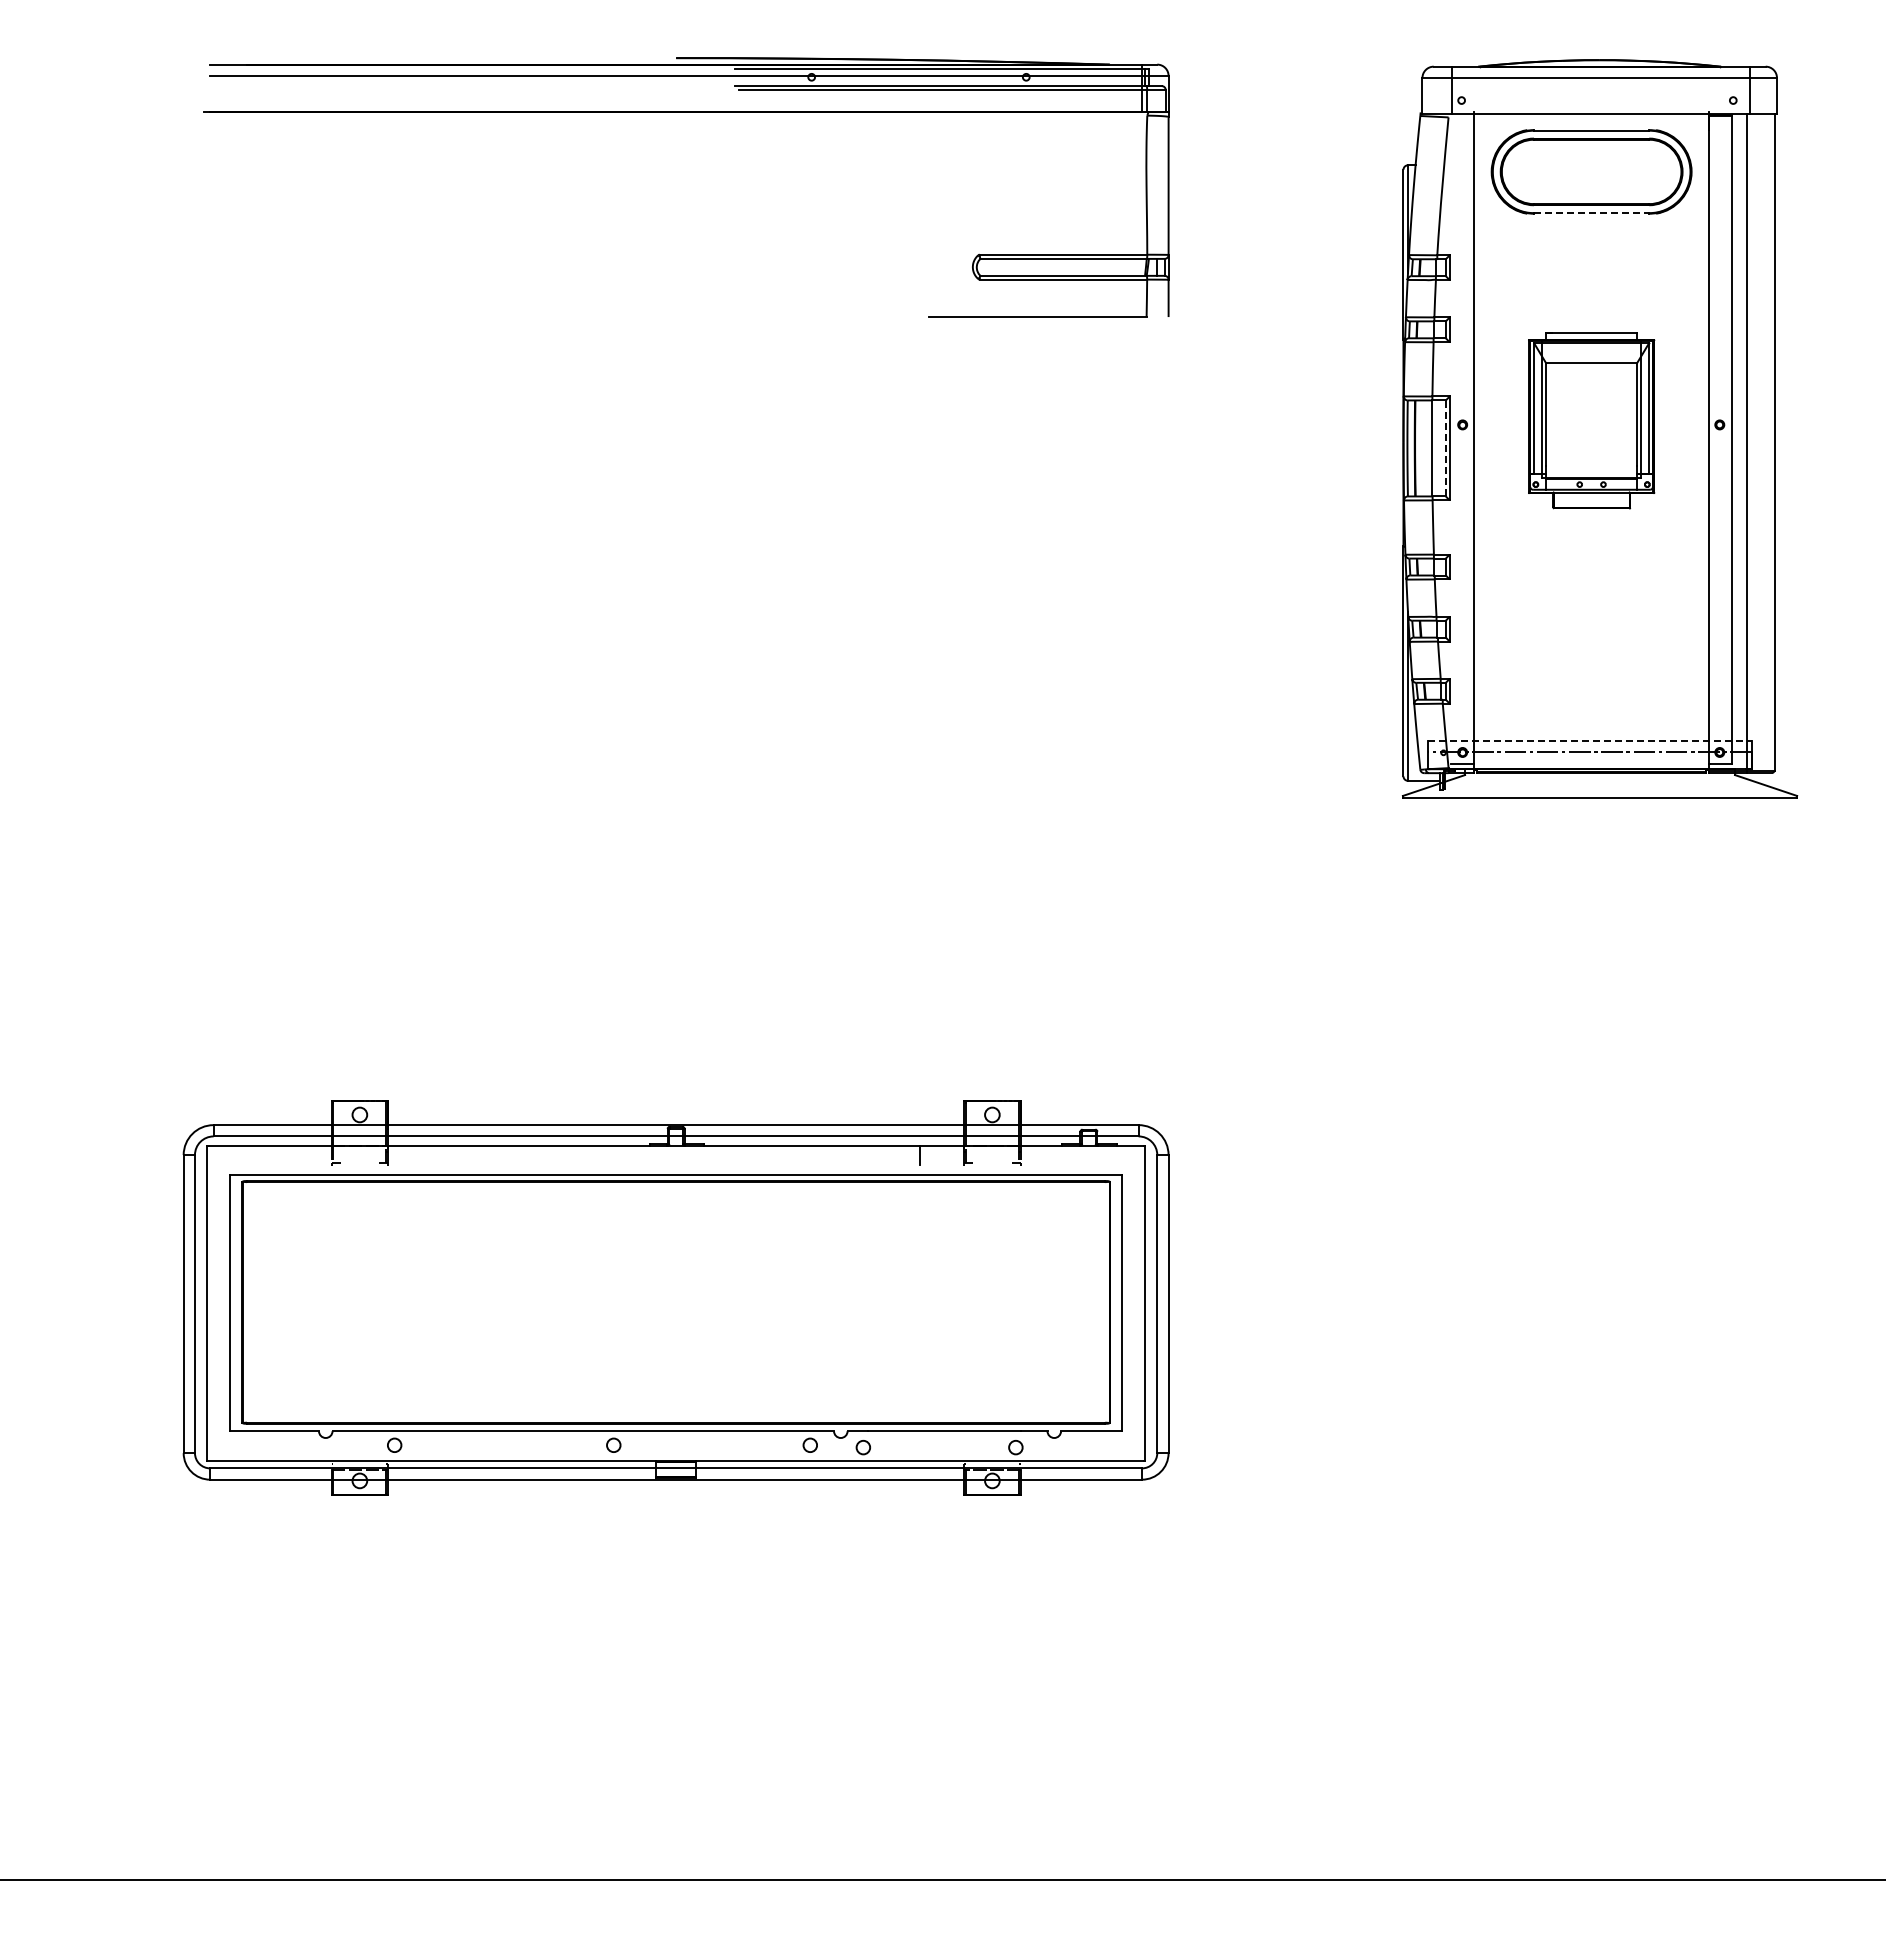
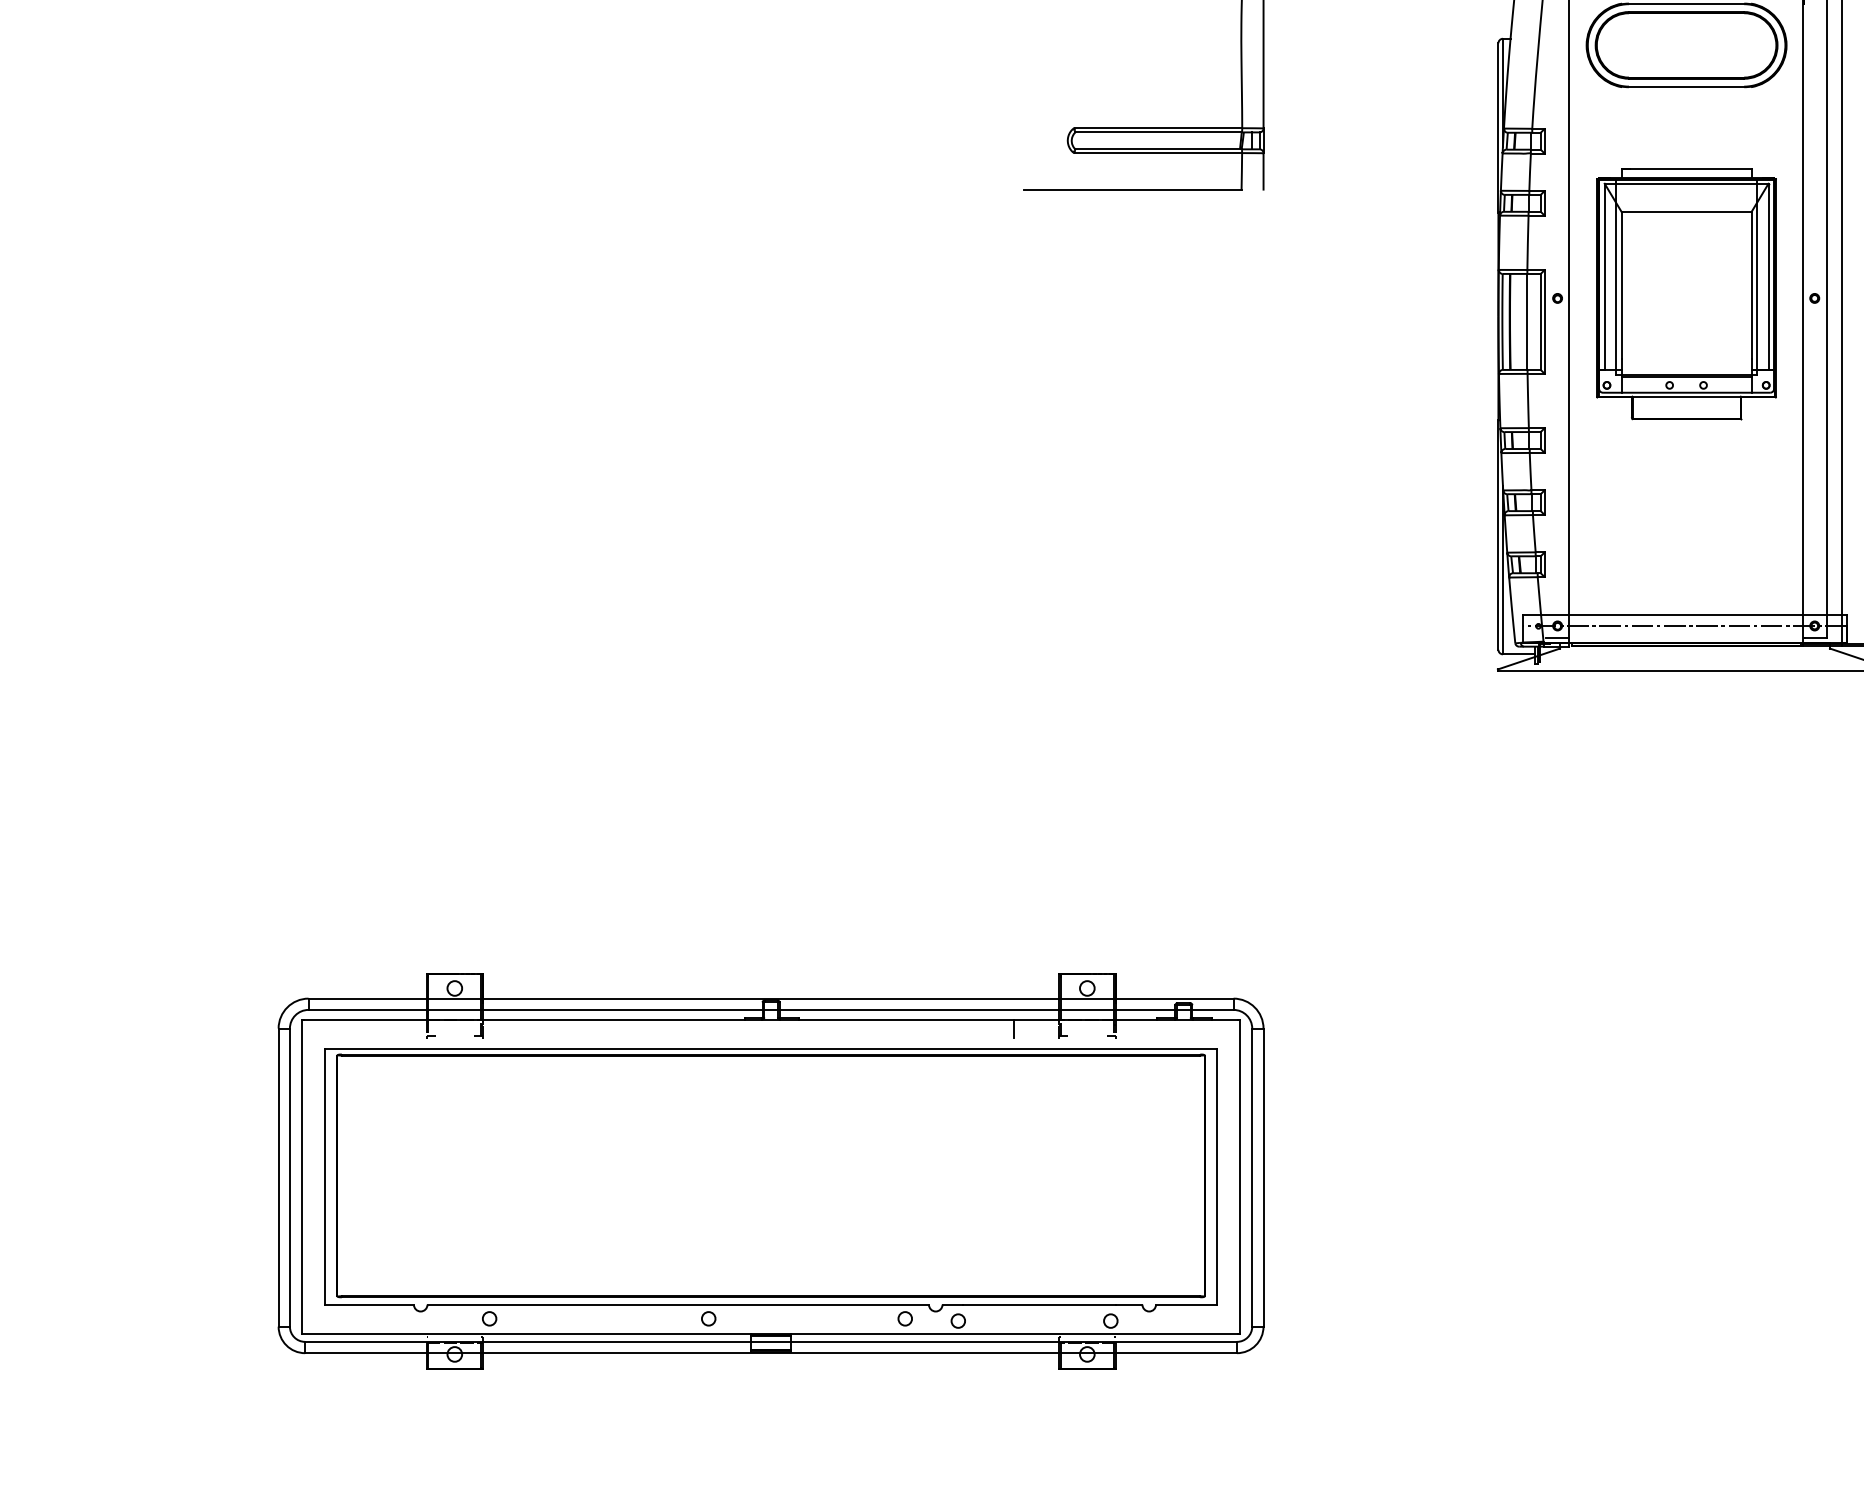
line: (1591, 213) -> (1686, 87), dashed -> solid
part: (1591, 420) -> (1686, 294), size x1.43
line: (1445, 447) -> (1540, 321), dashed -> solid
line: (1590, 741) -> (1685, 615), dashed -> solid

